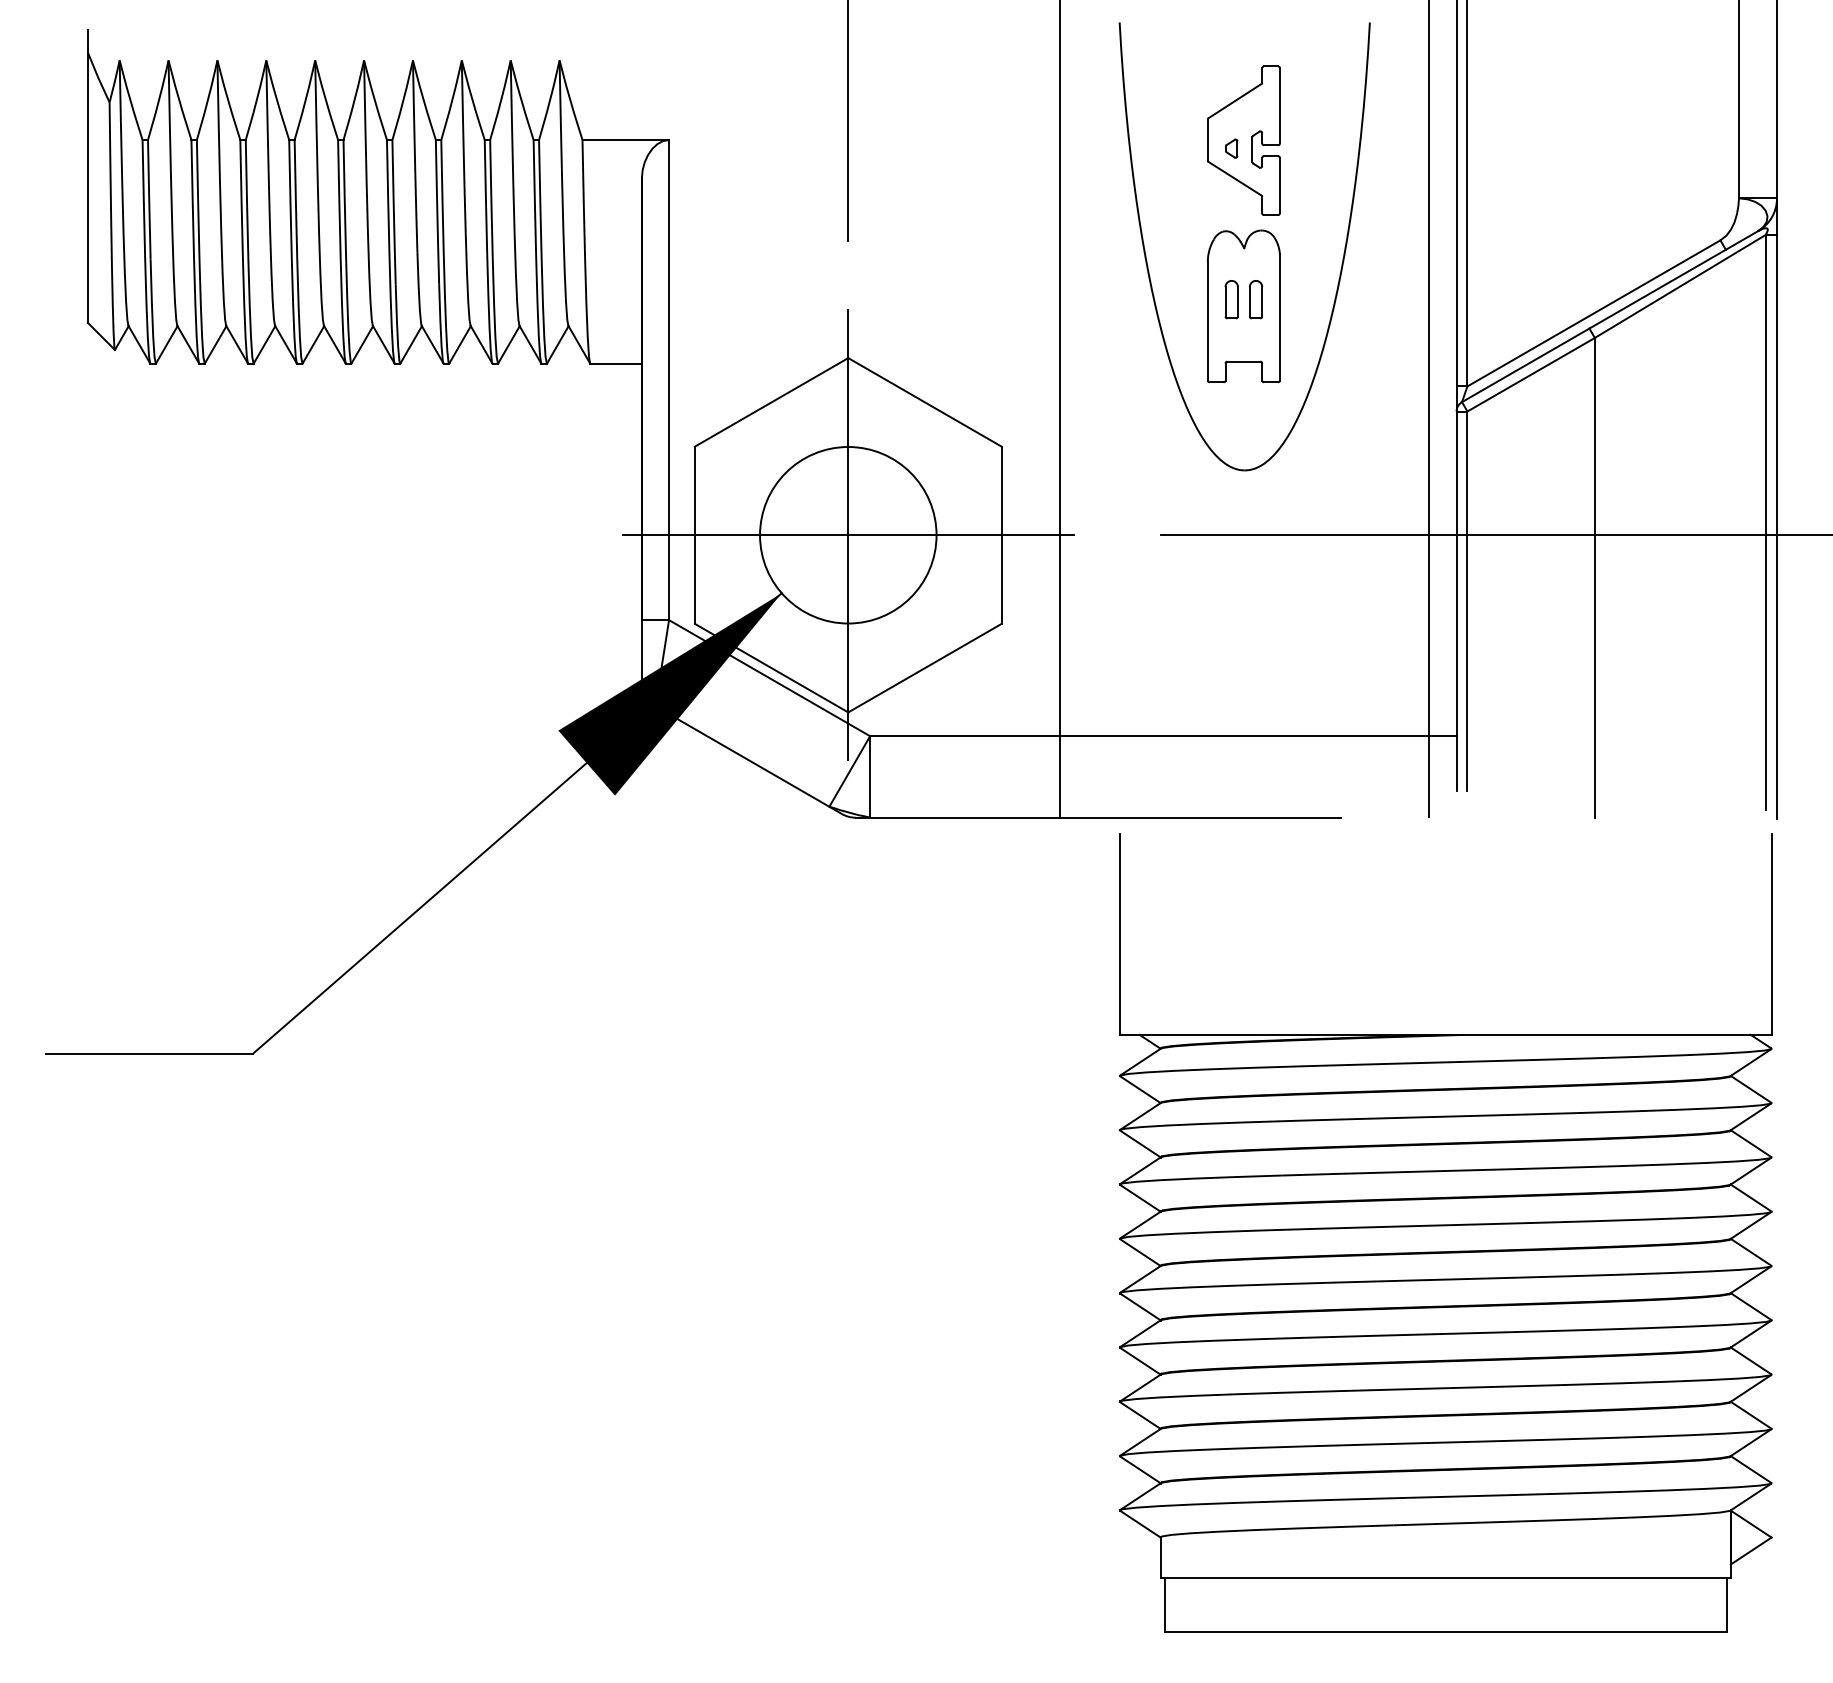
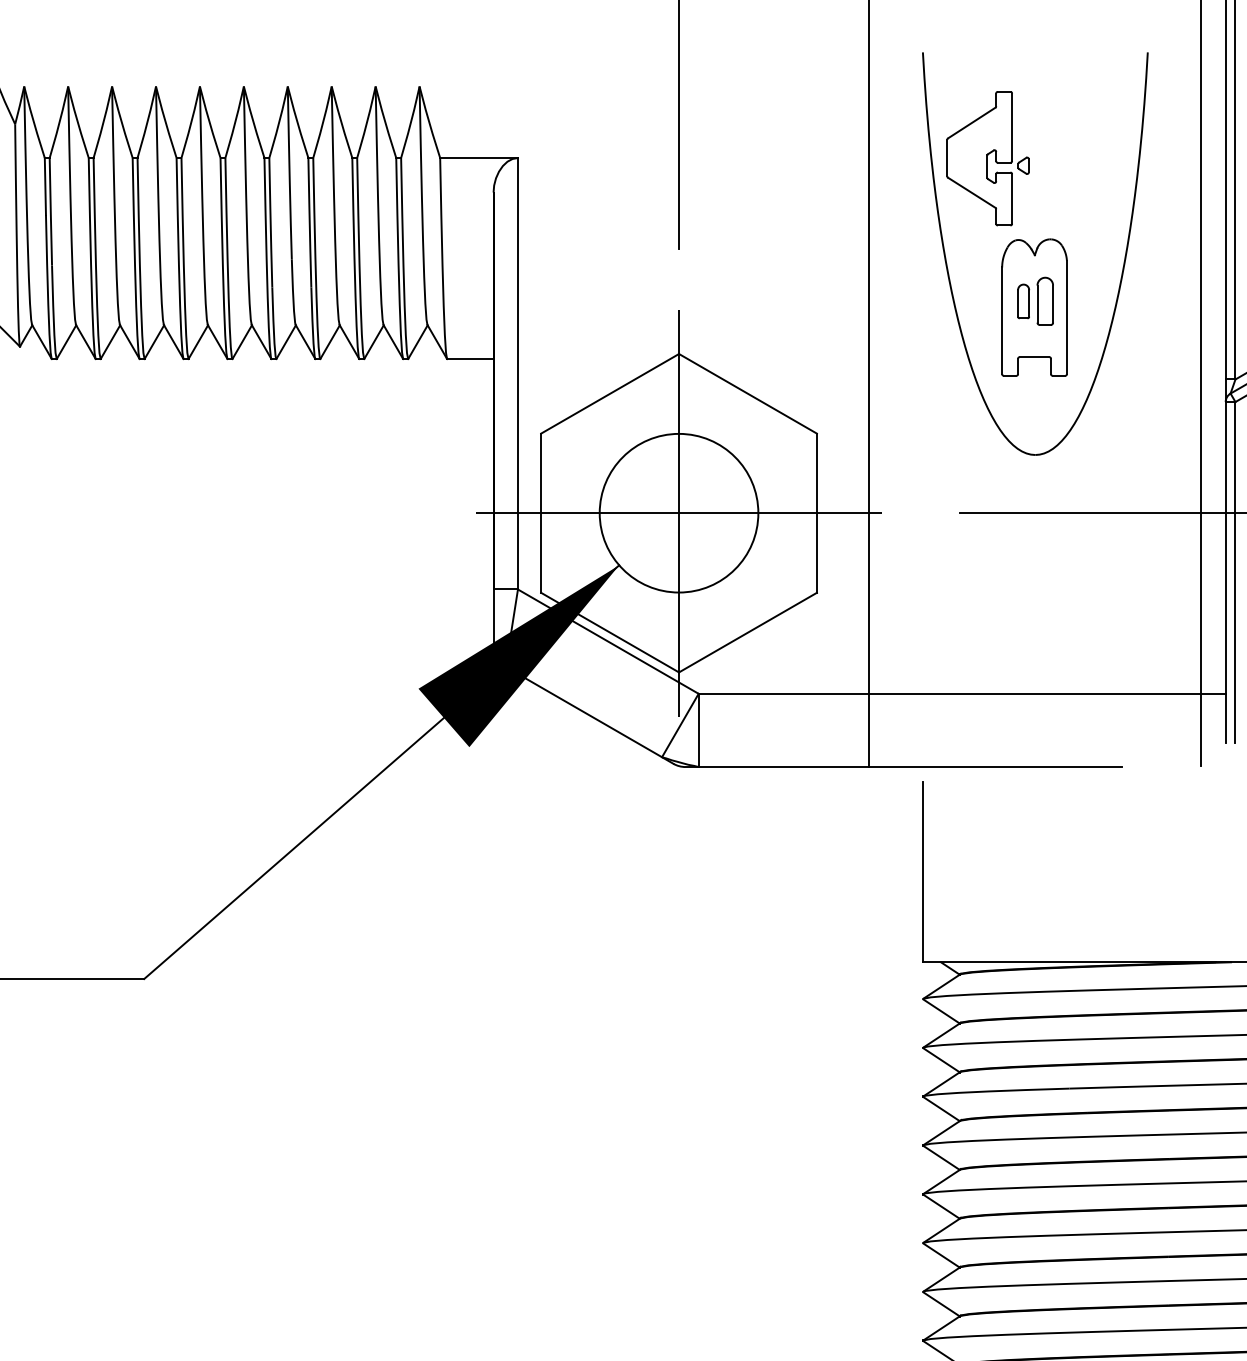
part: (1243, 140) -> (979, 158), moved
part: (1256, 299) -> (1045, 301), size x1.4

